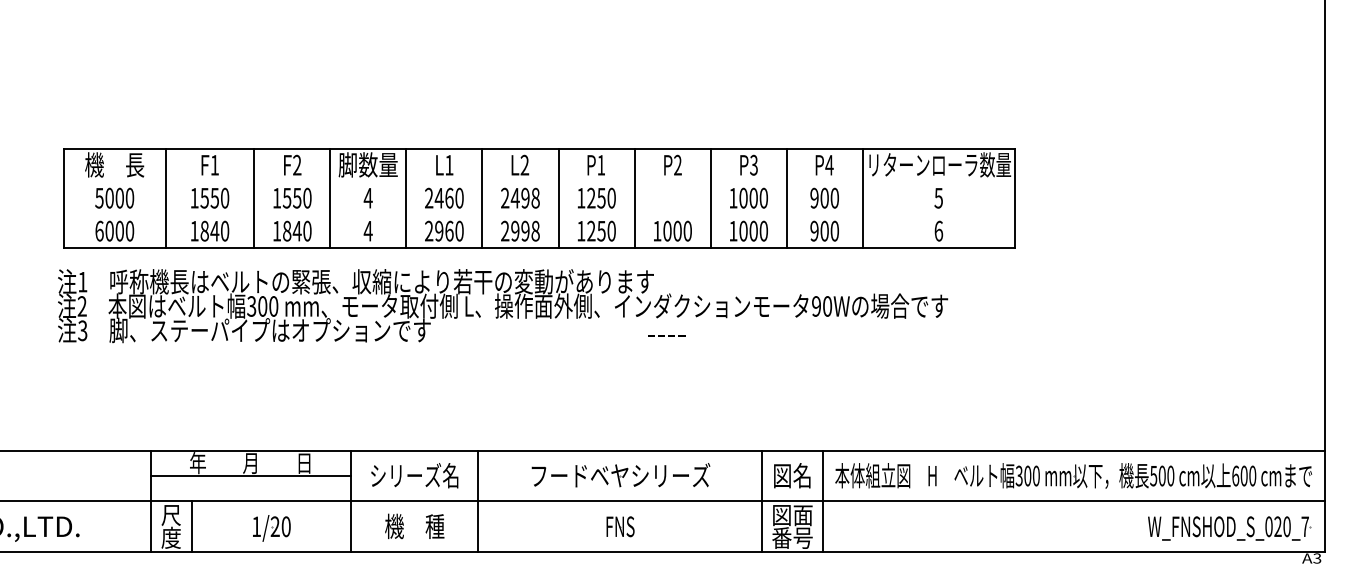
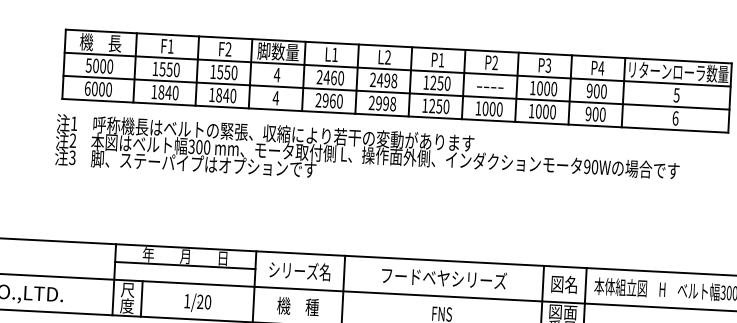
line: (539, 181) -> (397, 69), added
line: (539, 214) -> (396, 92), added
text: (666, 335) -> (490, 87), moved

